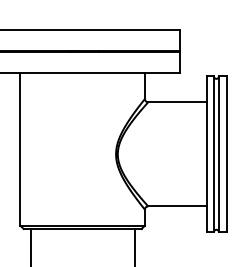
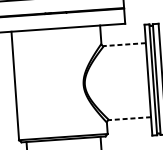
line: (177, 102) -> (124, 44), solid -> dashed
line: (177, 206) -> (129, 118), solid -> dashed

